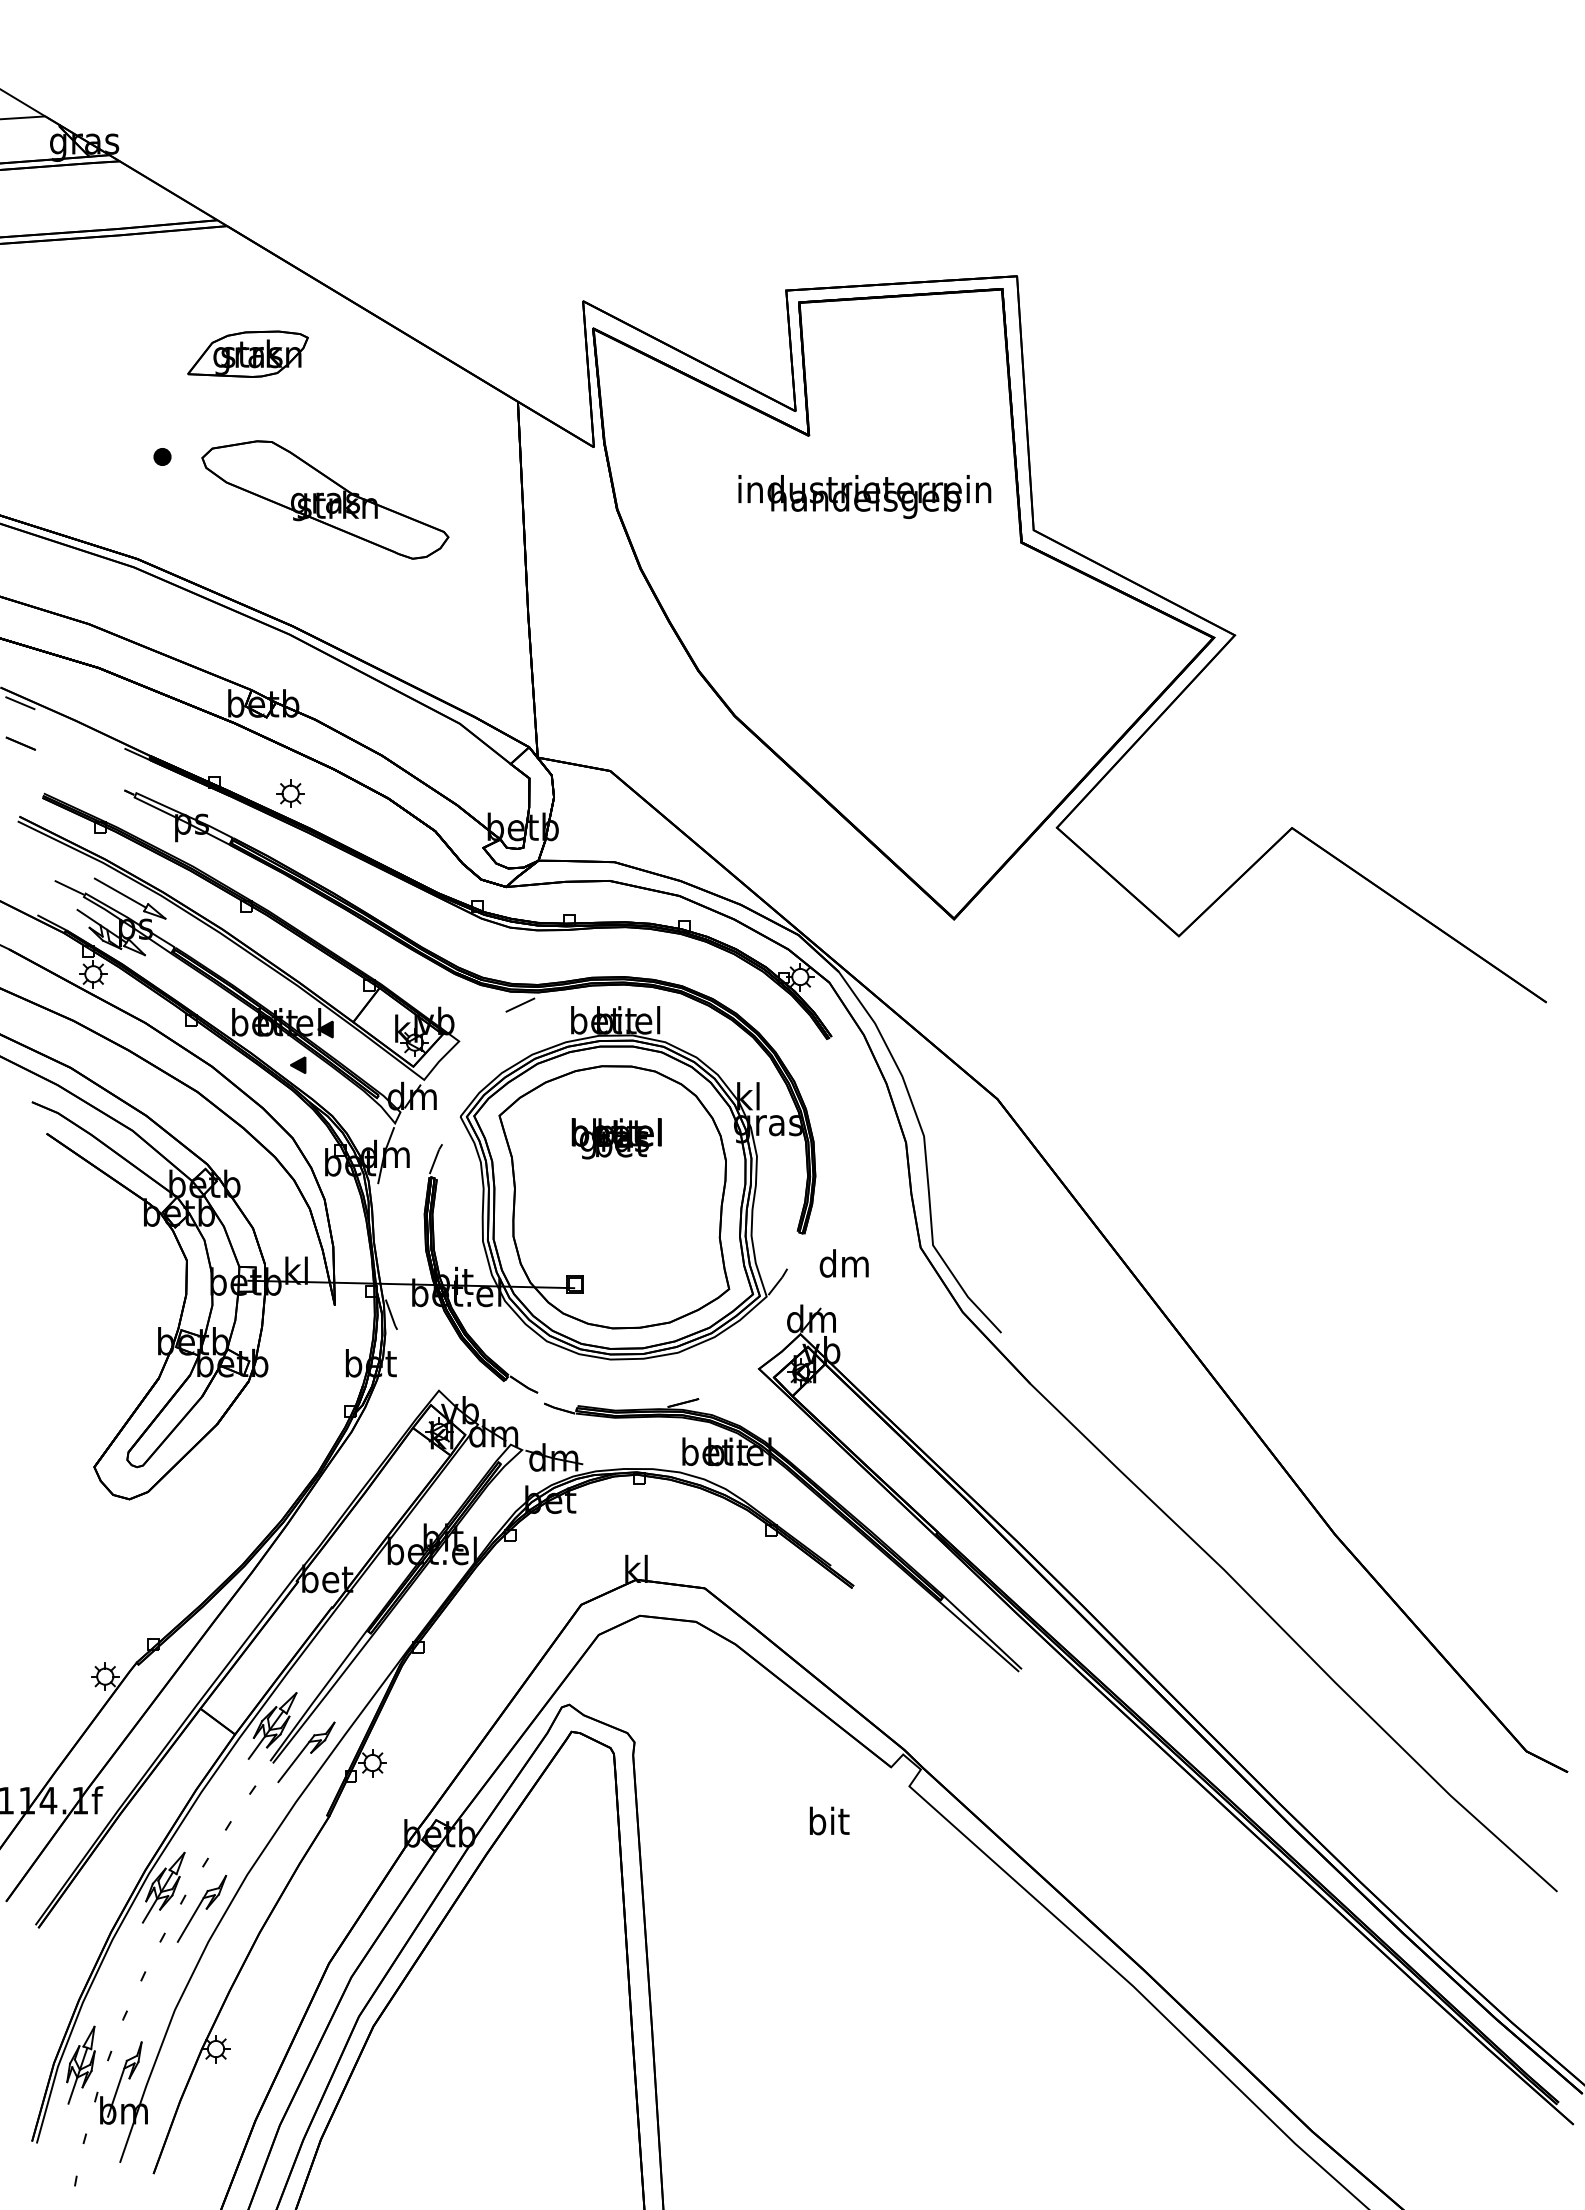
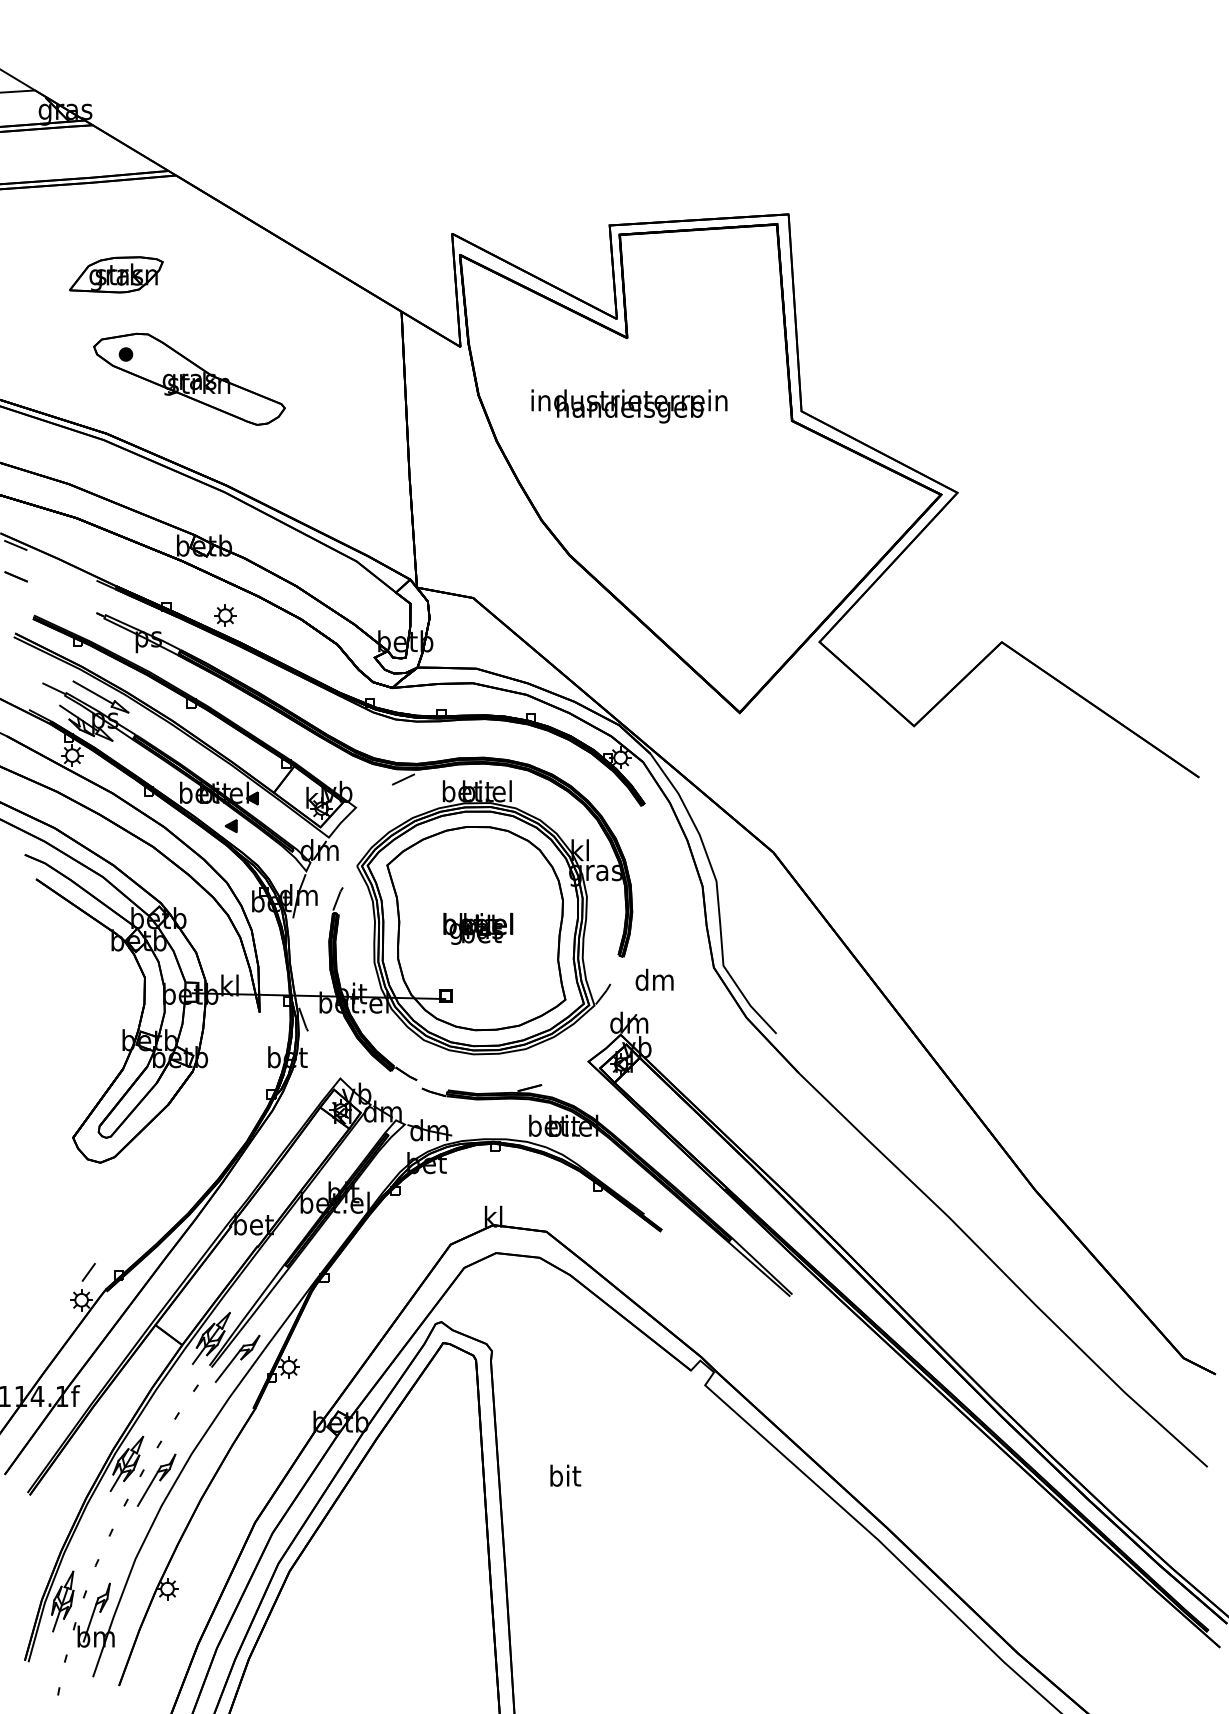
part: (247, 353) -> (115, 274), moved
text: (864, 496) -> (629, 406), moved
part: (325, 499) -> (189, 378), moved
text: (616, 1138) -> (478, 928), moved
line: (114, 1640) -> (88, 1272), added
text: (829, 1820) -> (565, 1475), moved

